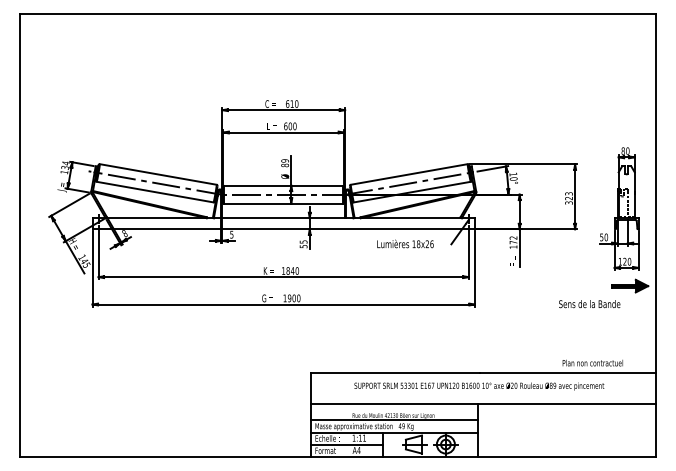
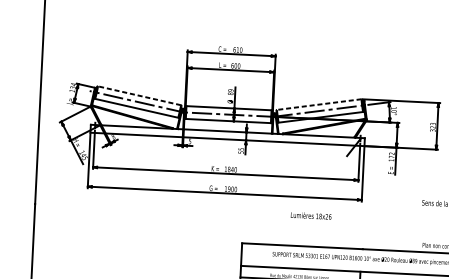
line: (157, 174) -> (138, 95), solid -> dashed
line: (408, 174) -> (318, 104), solid -> dashed
text: (405, 243) -> (311, 215), moved

